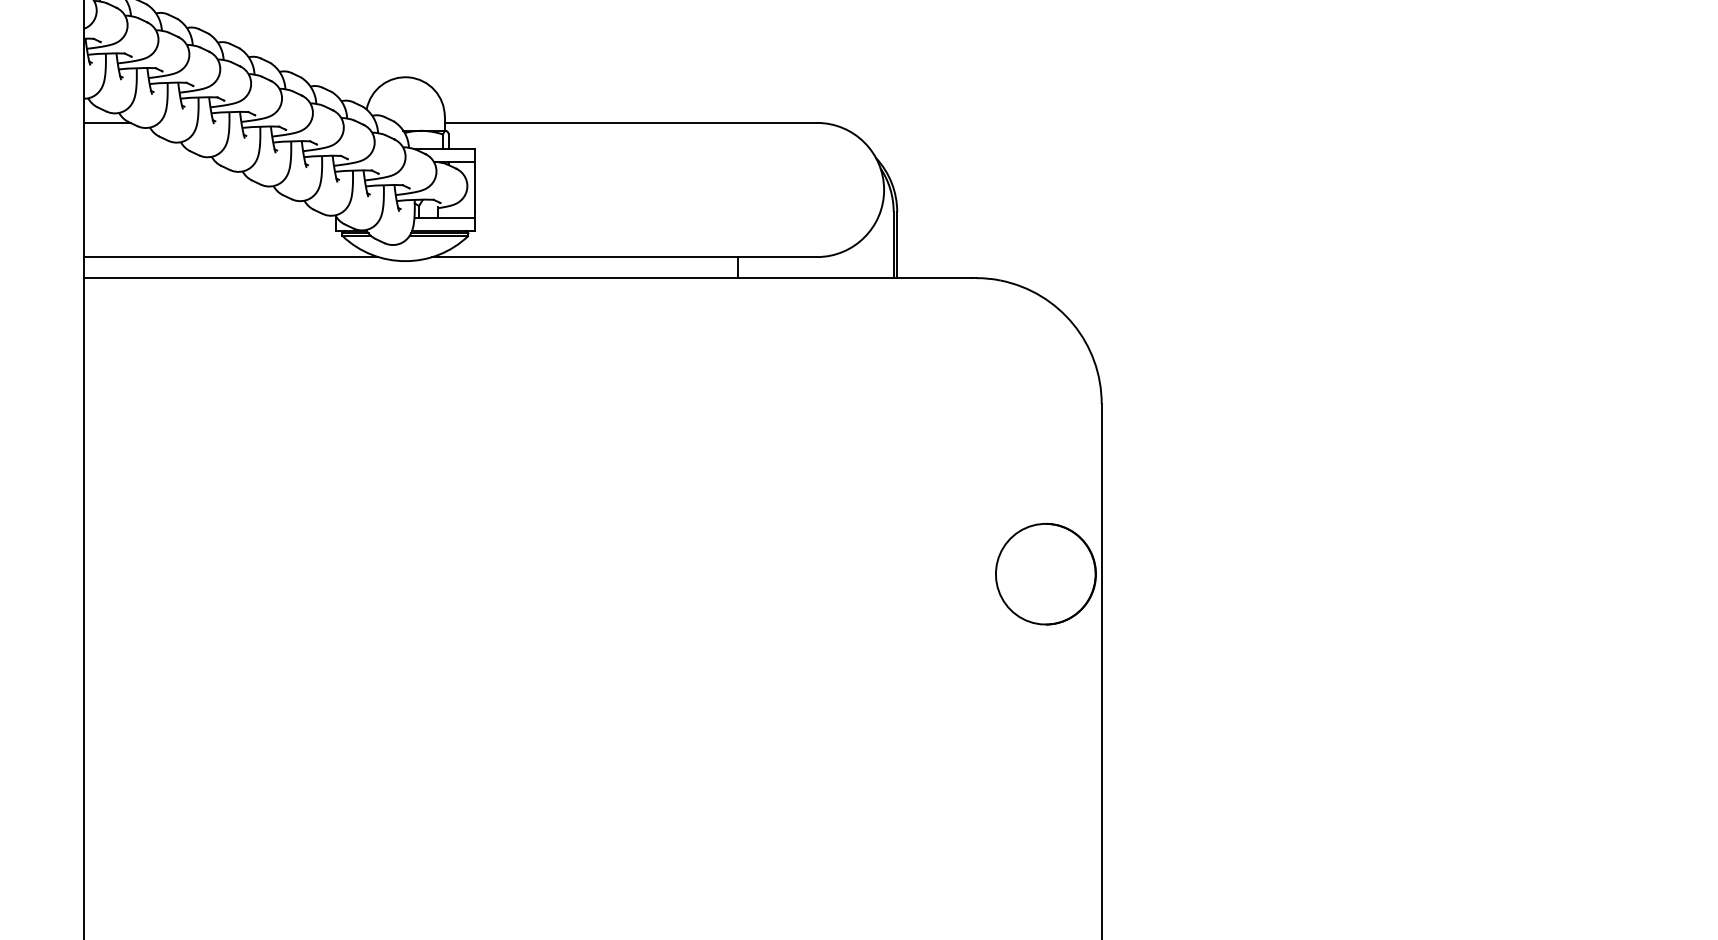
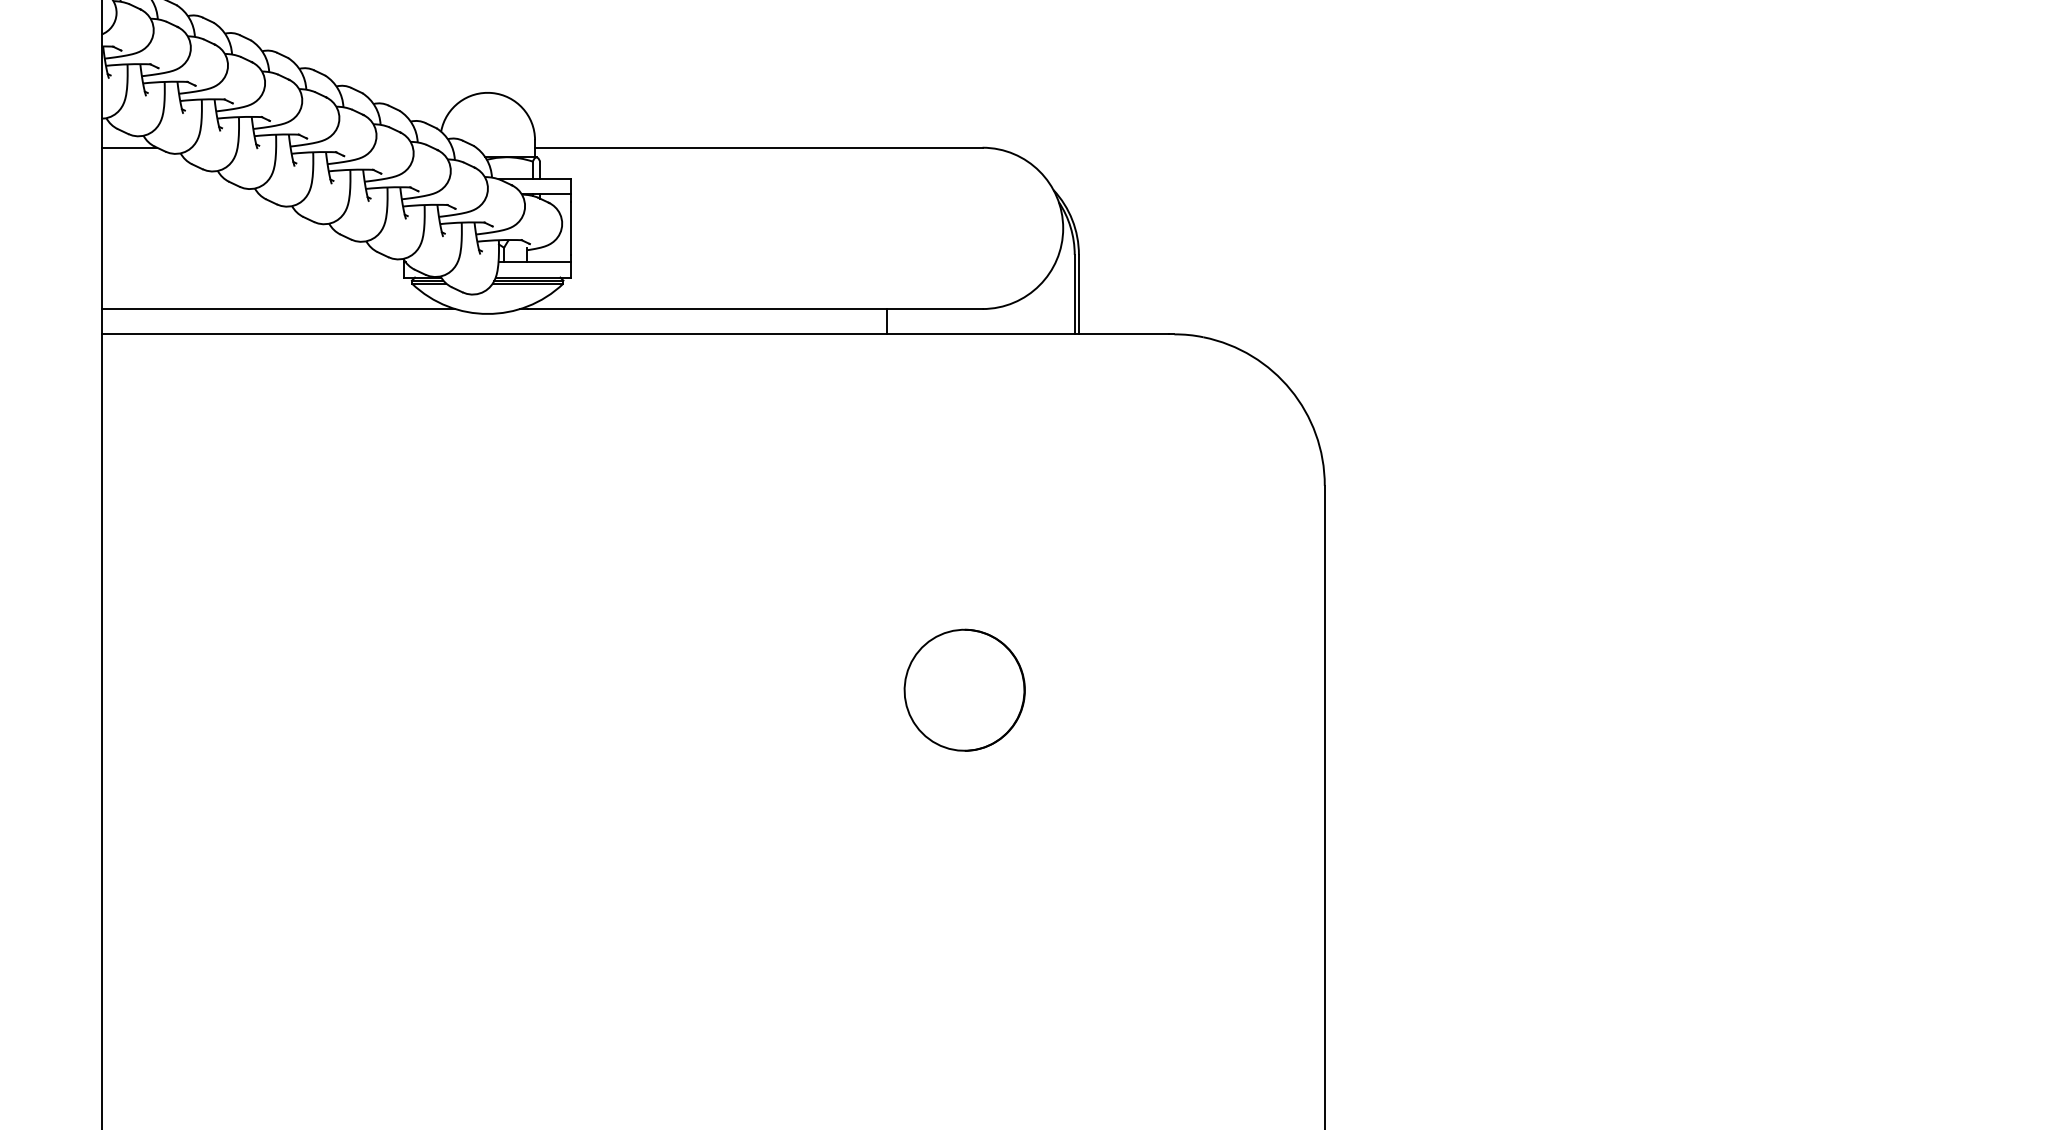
part: (1045, 573) -> (964, 689), moved

